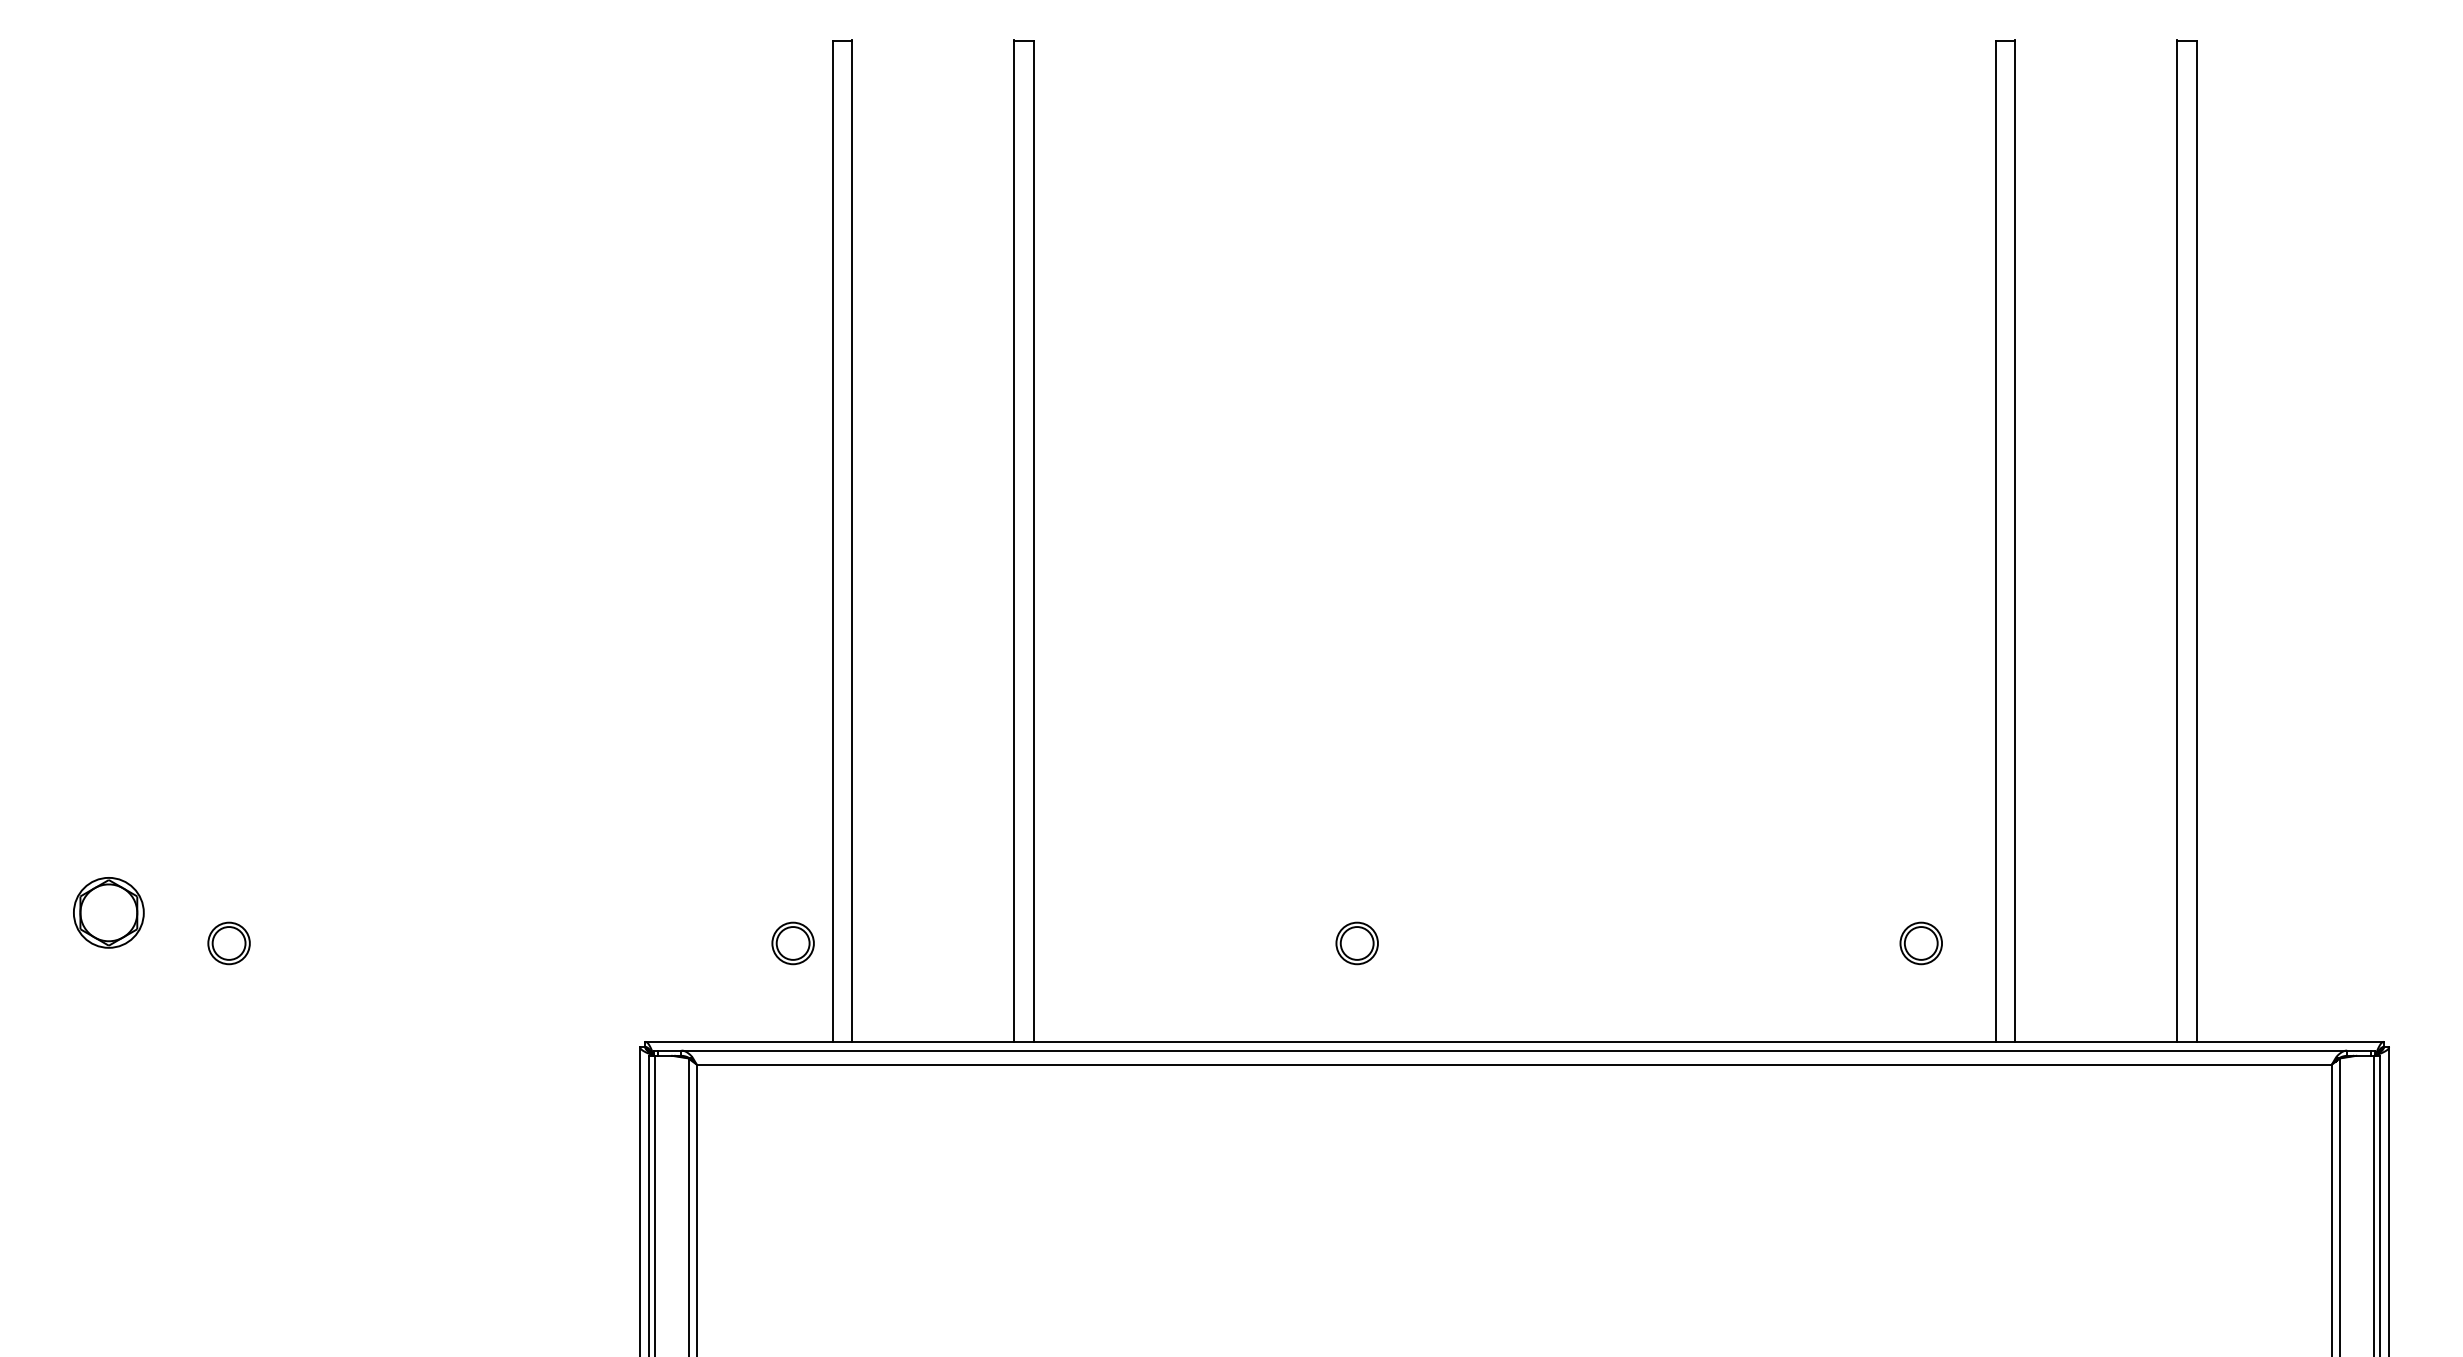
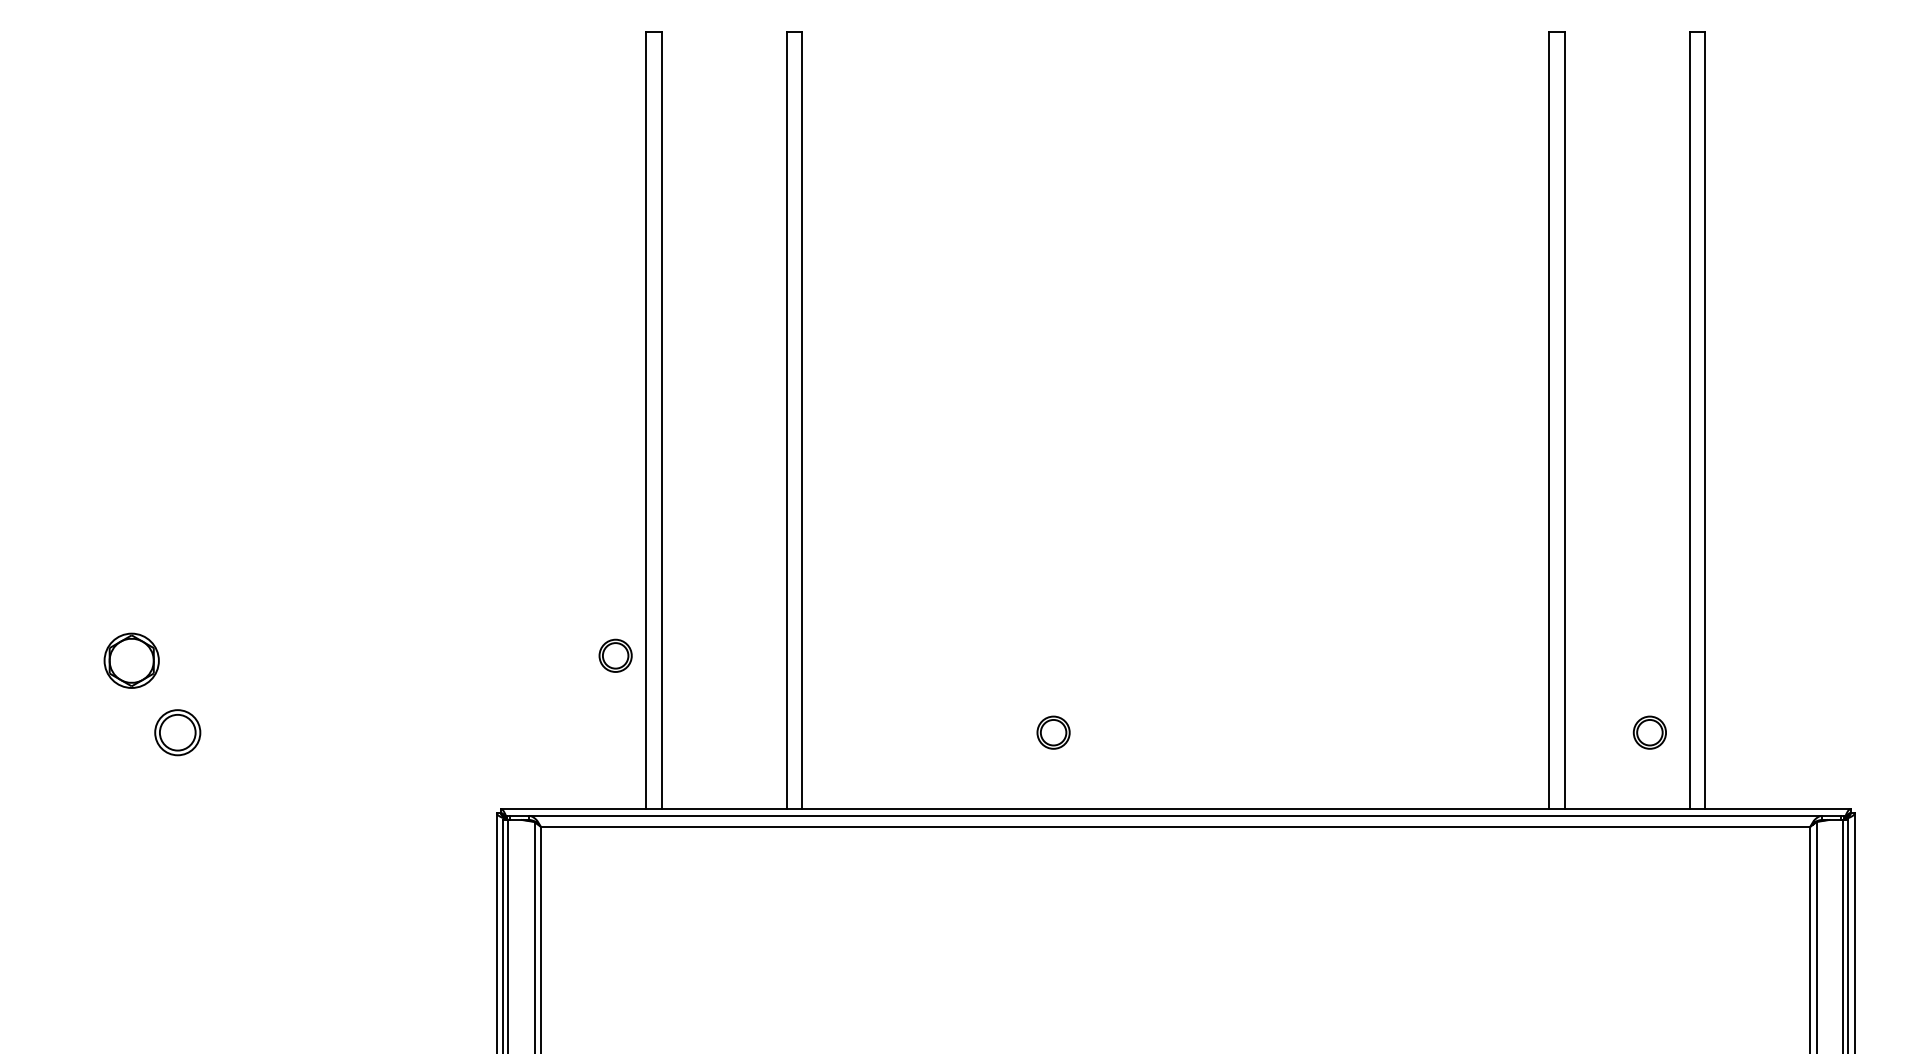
part: (108, 912) -> (131, 660), moved
part: (228, 943) -> (177, 732), size x1.4
part: (792, 943) -> (615, 655), moved
part: (1920, 943) -> (1649, 732), moved

